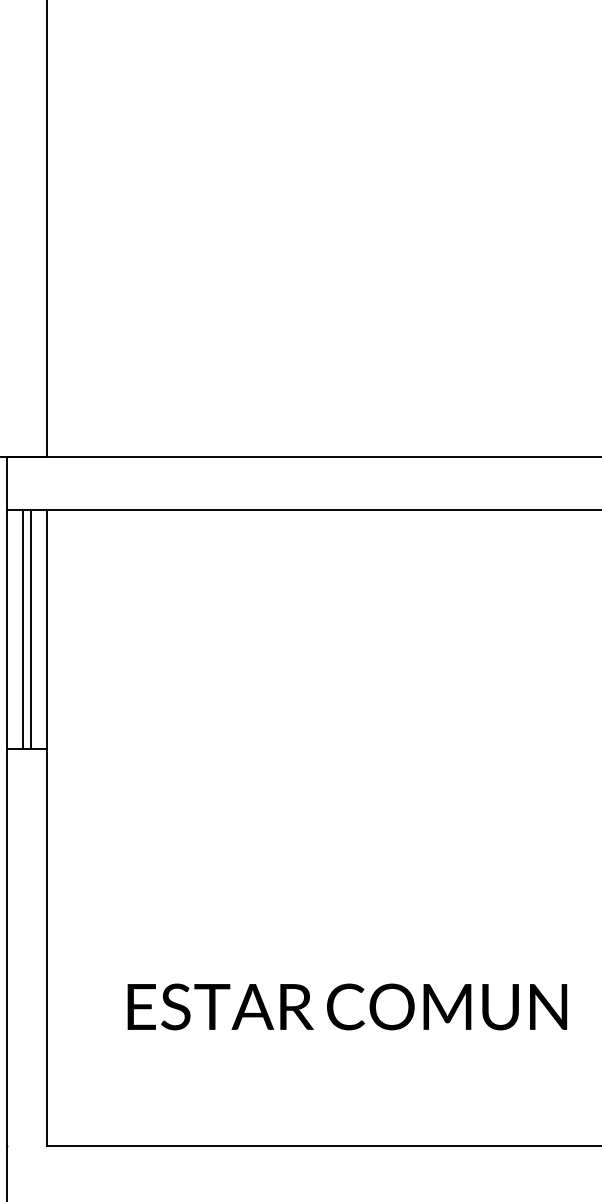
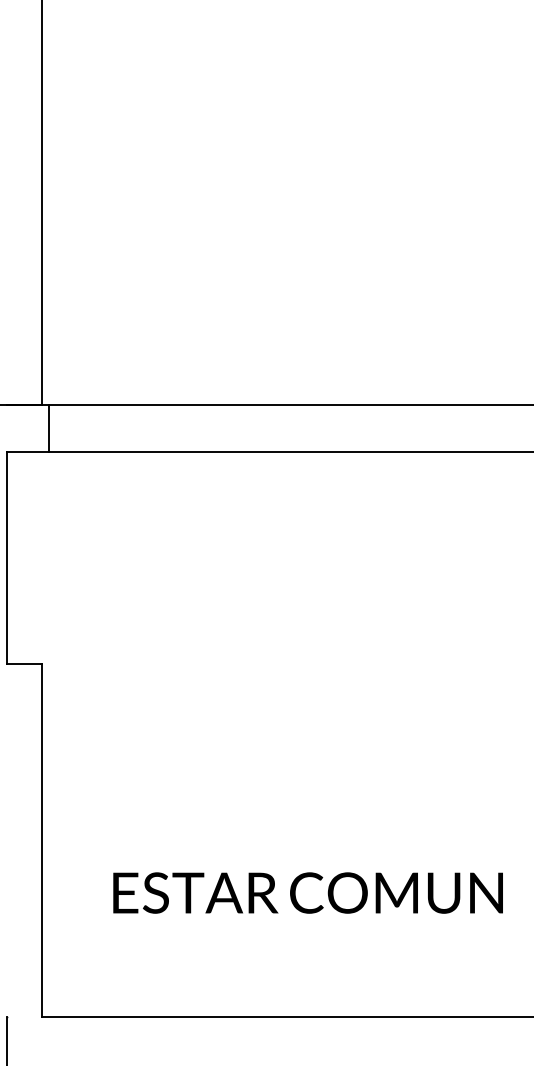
line: (7, 483) -> (48, 428), moved
line: (23, 628) -> (20, 557), removed
line: (30, 628) -> (27, 557), removed
line: (46, 628) -> (41, 557), removed
line: (7, 946) -> (6, 839), removed

